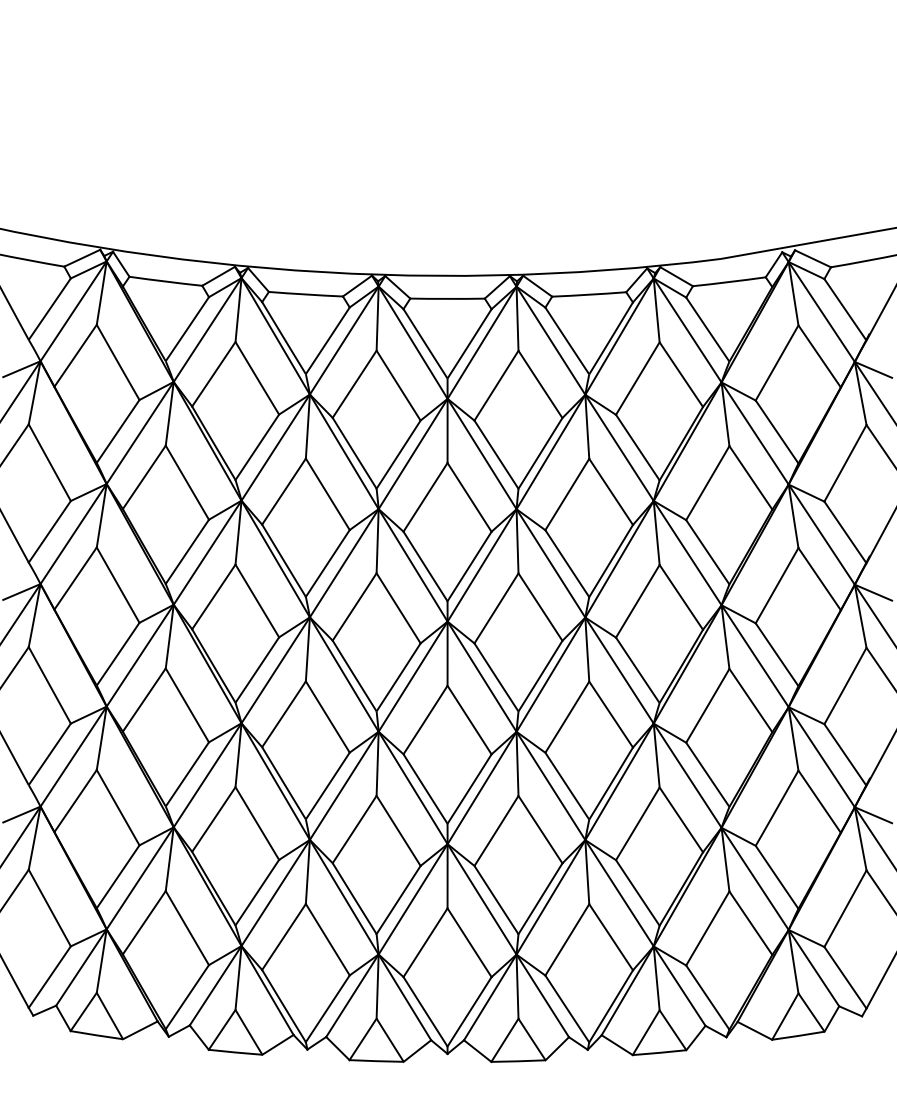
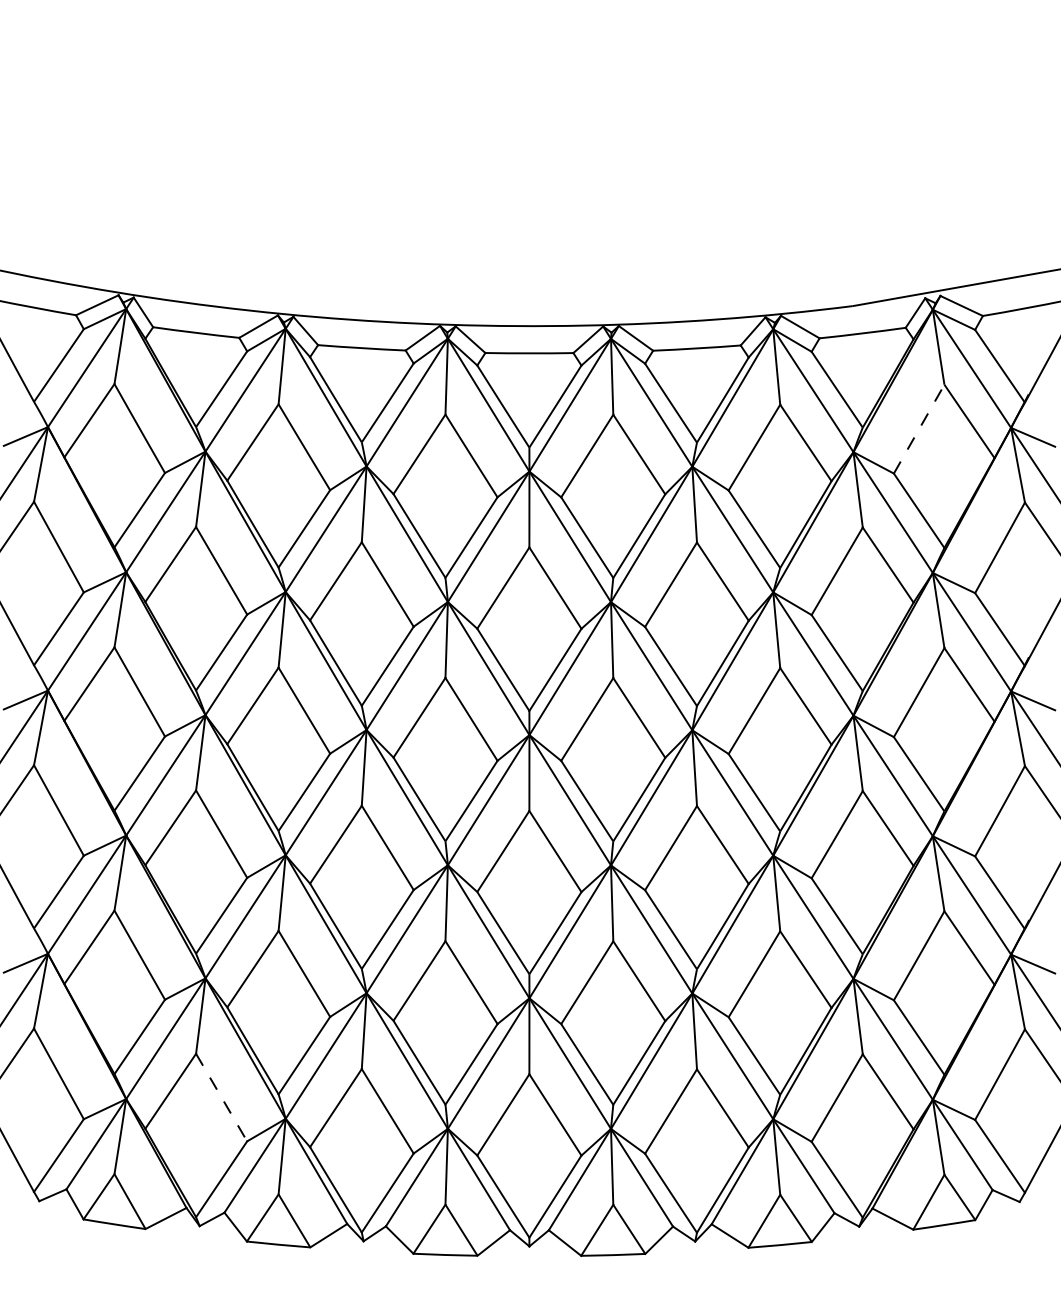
line: (777, 362) -> (919, 428), solid -> dashed
line: (187, 928) -> (221, 1098), solid -> dashed

